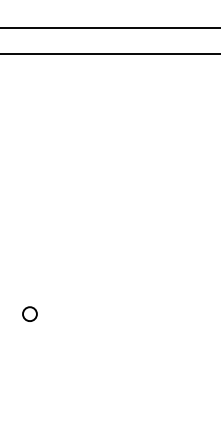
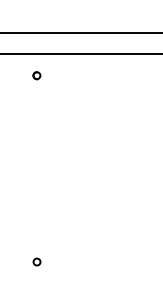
part: (29, 80) -> (36, 75), added
part: (29, 313) -> (36, 261), size x0.62

